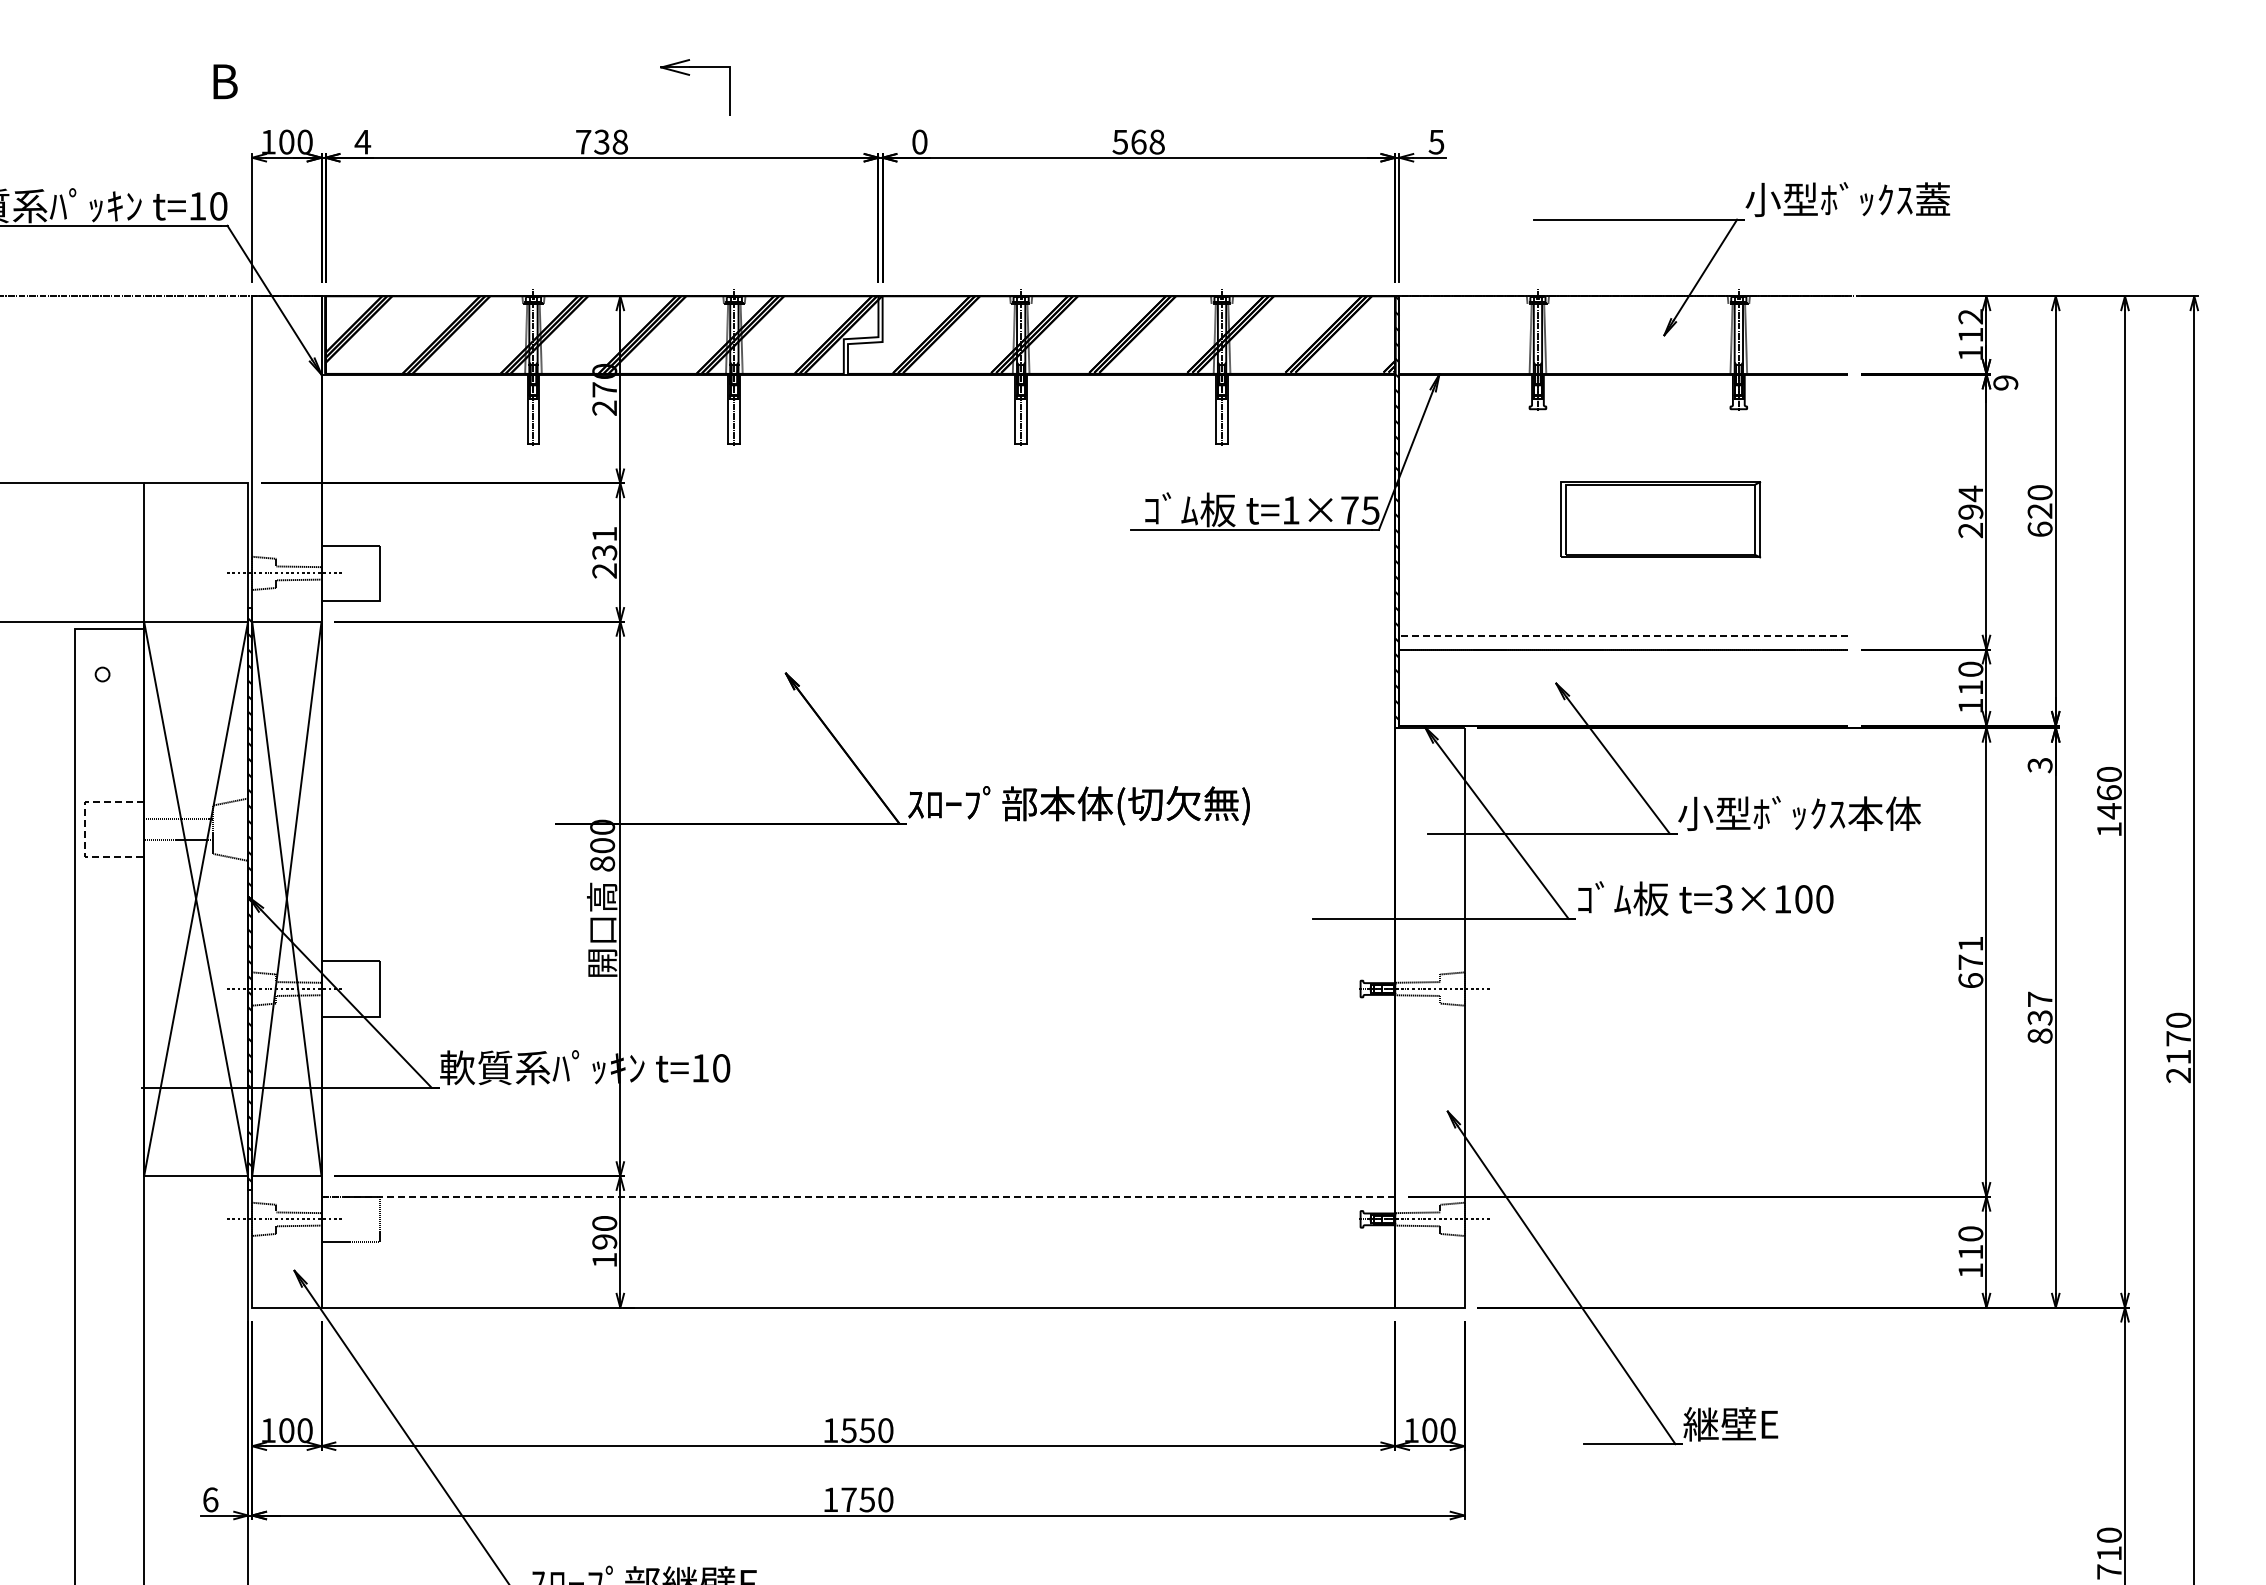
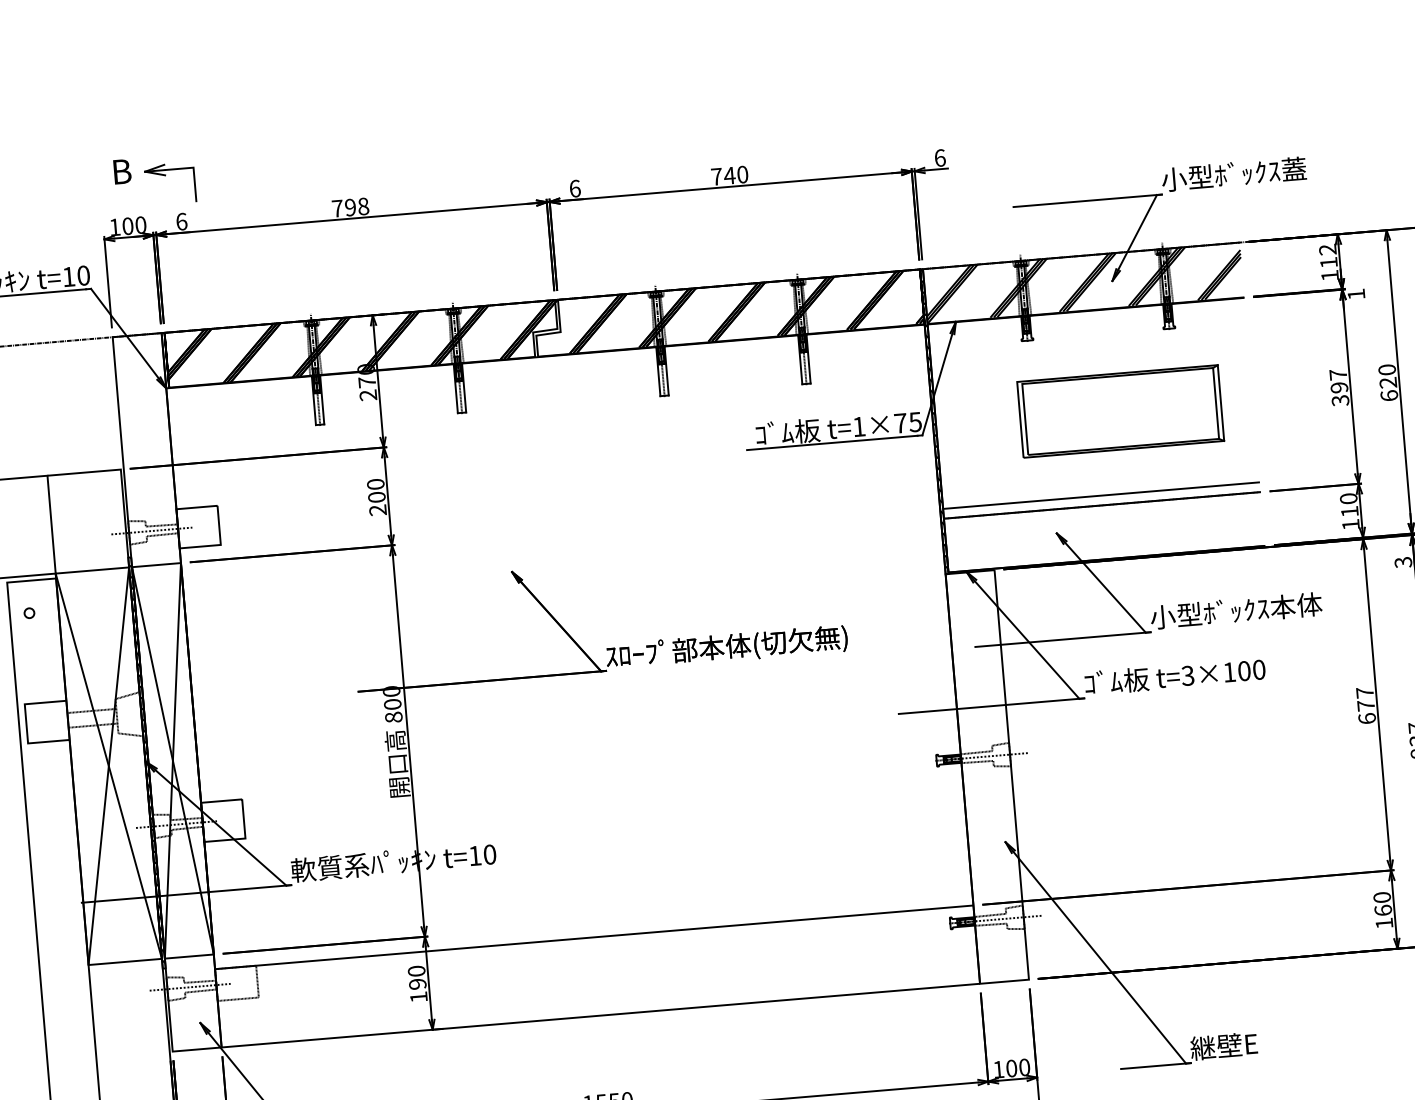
part: (689, 75) -> (165, 175), moved
text: (225, 81) -> (122, 171), moved
text: (362, 141) -> (181, 221), 4 -> 6
text: (919, 141) -> (574, 188), 0 -> 6
text: (1138, 141) -> (729, 175), 568 -> 740
text: (1436, 141) -> (940, 157), 5 -> 6
text: (601, 142) -> (350, 207), 738 -> 798
hatch: (1623, 334) -> (1083, 282), added
text: (2005, 382) -> (1356, 294), 9 -> 1
text: (1970, 511) -> (1339, 387), 294 -> 397
part: (1660, 519) -> (1120, 411), size x1.43
text: (604, 543) -> (376, 490), 231 -> 200
line: (1623, 635) -> (1101, 495), dashed -> solid
line: (85, 829) -> (26, 723), dashed -> solid
text: (1970, 943) -> (1364, 692), 671 -> 677
line: (858, 1196) -> (594, 937), dashed -> solid
text: (1970, 1251) -> (1383, 909), 110 -> 160

